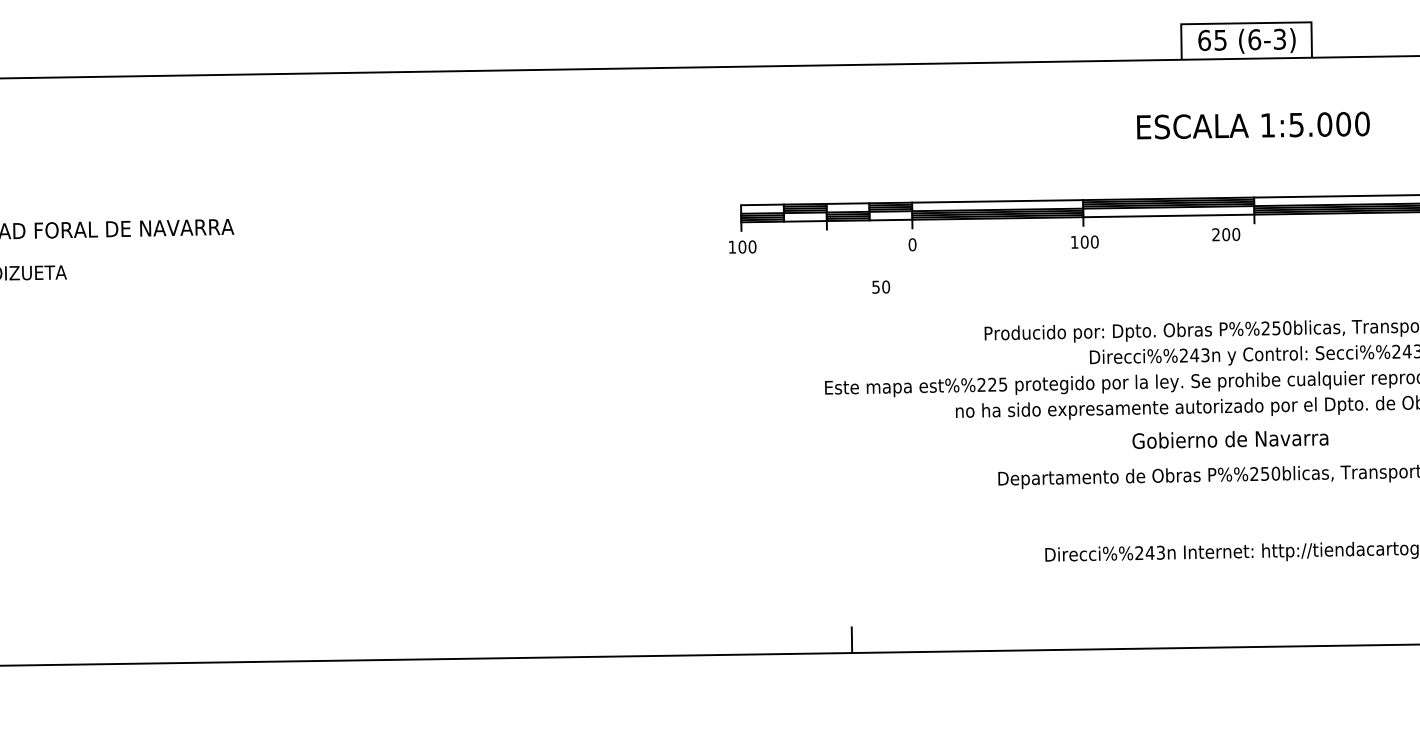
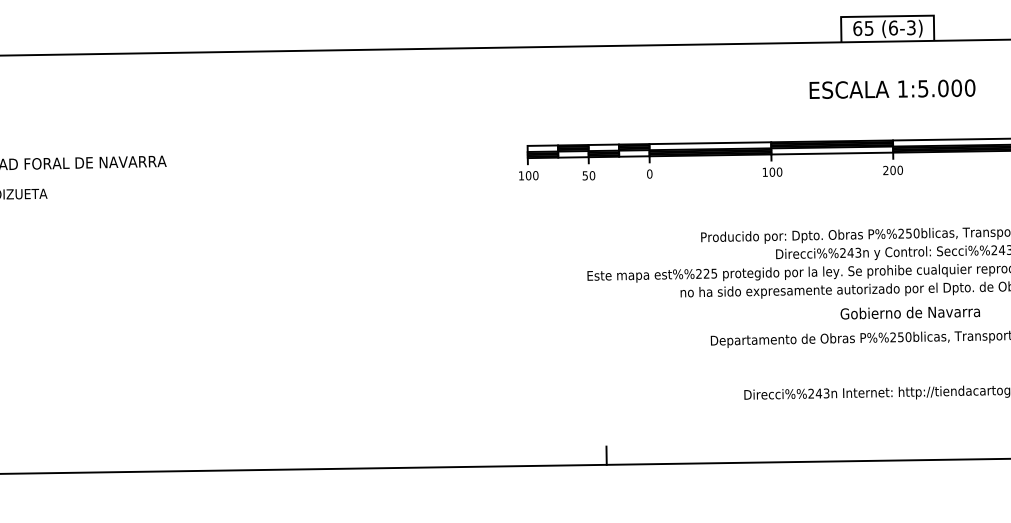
text: (1226, 234) -> (893, 170), moved
text: (881, 286) -> (589, 175), moved
text: (1230, 439) -> (910, 312), moved

